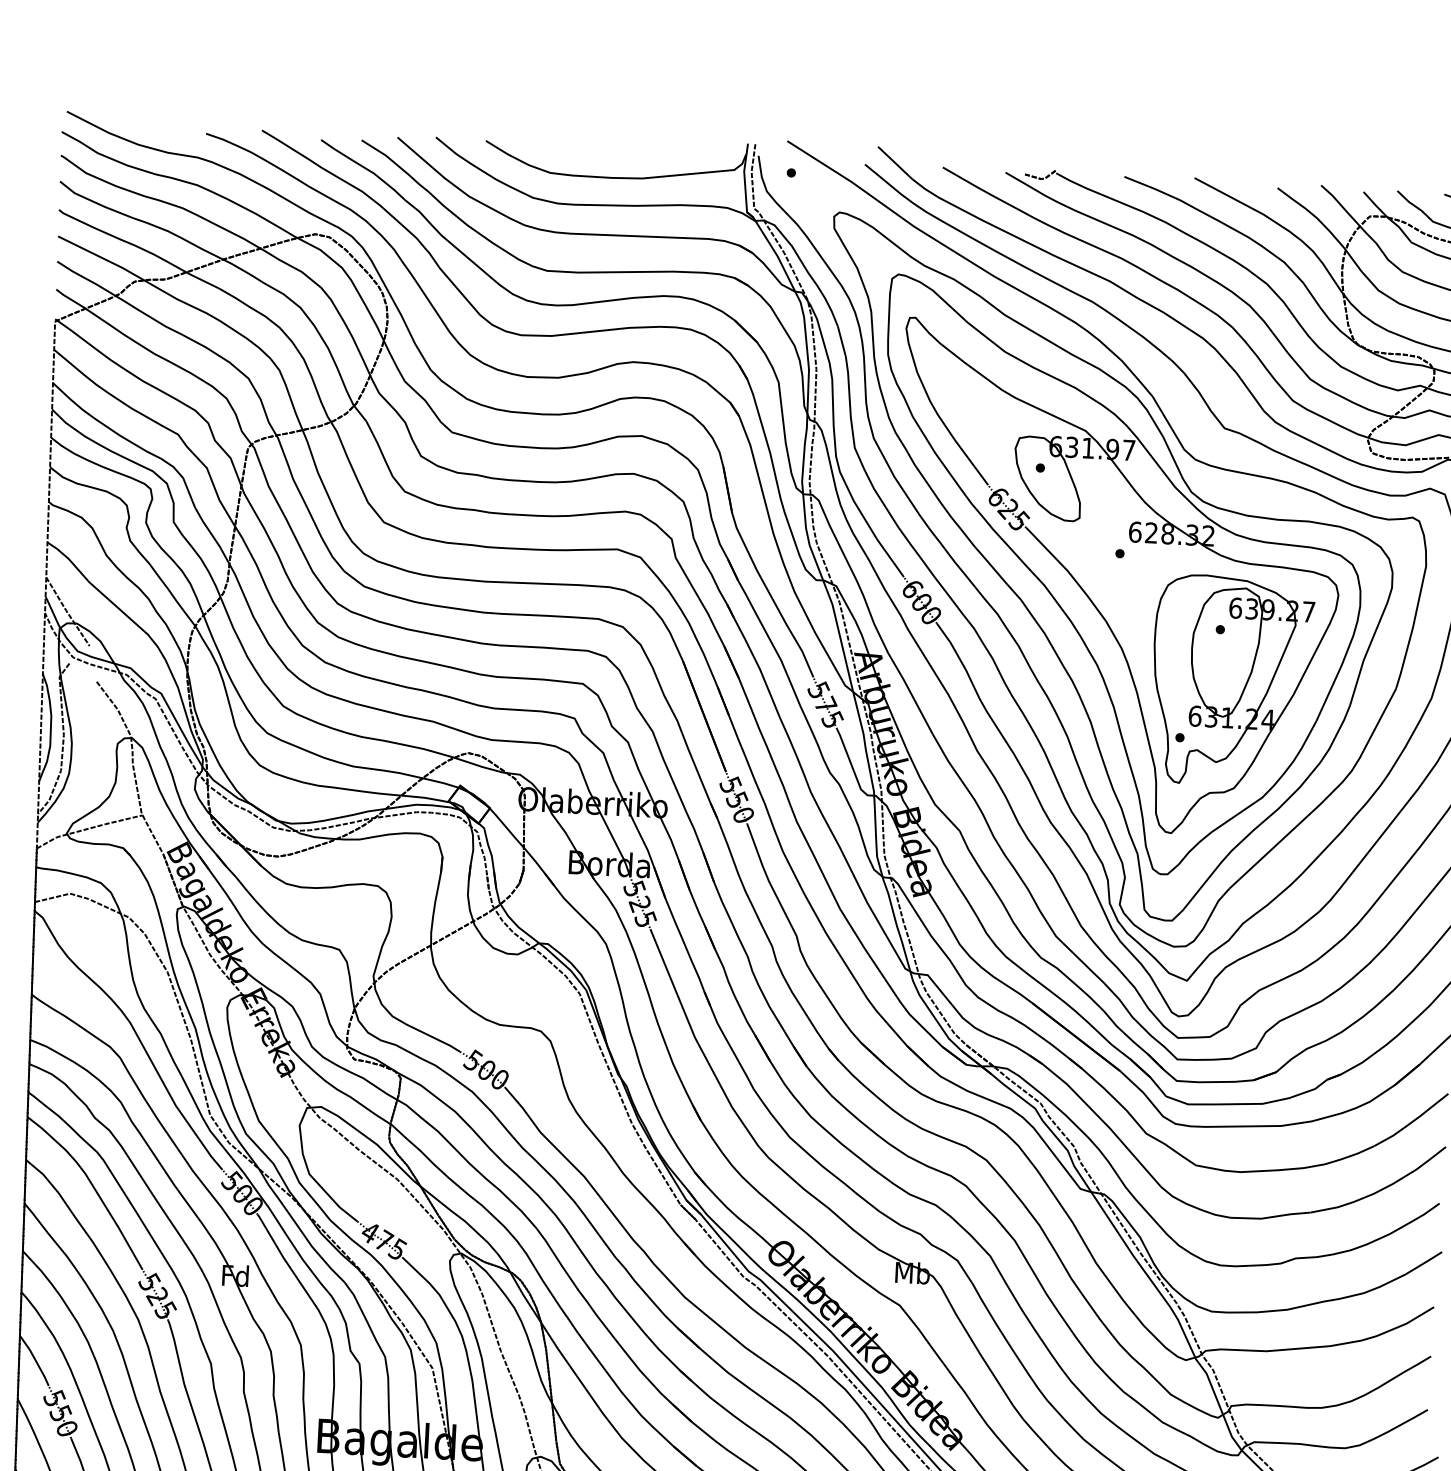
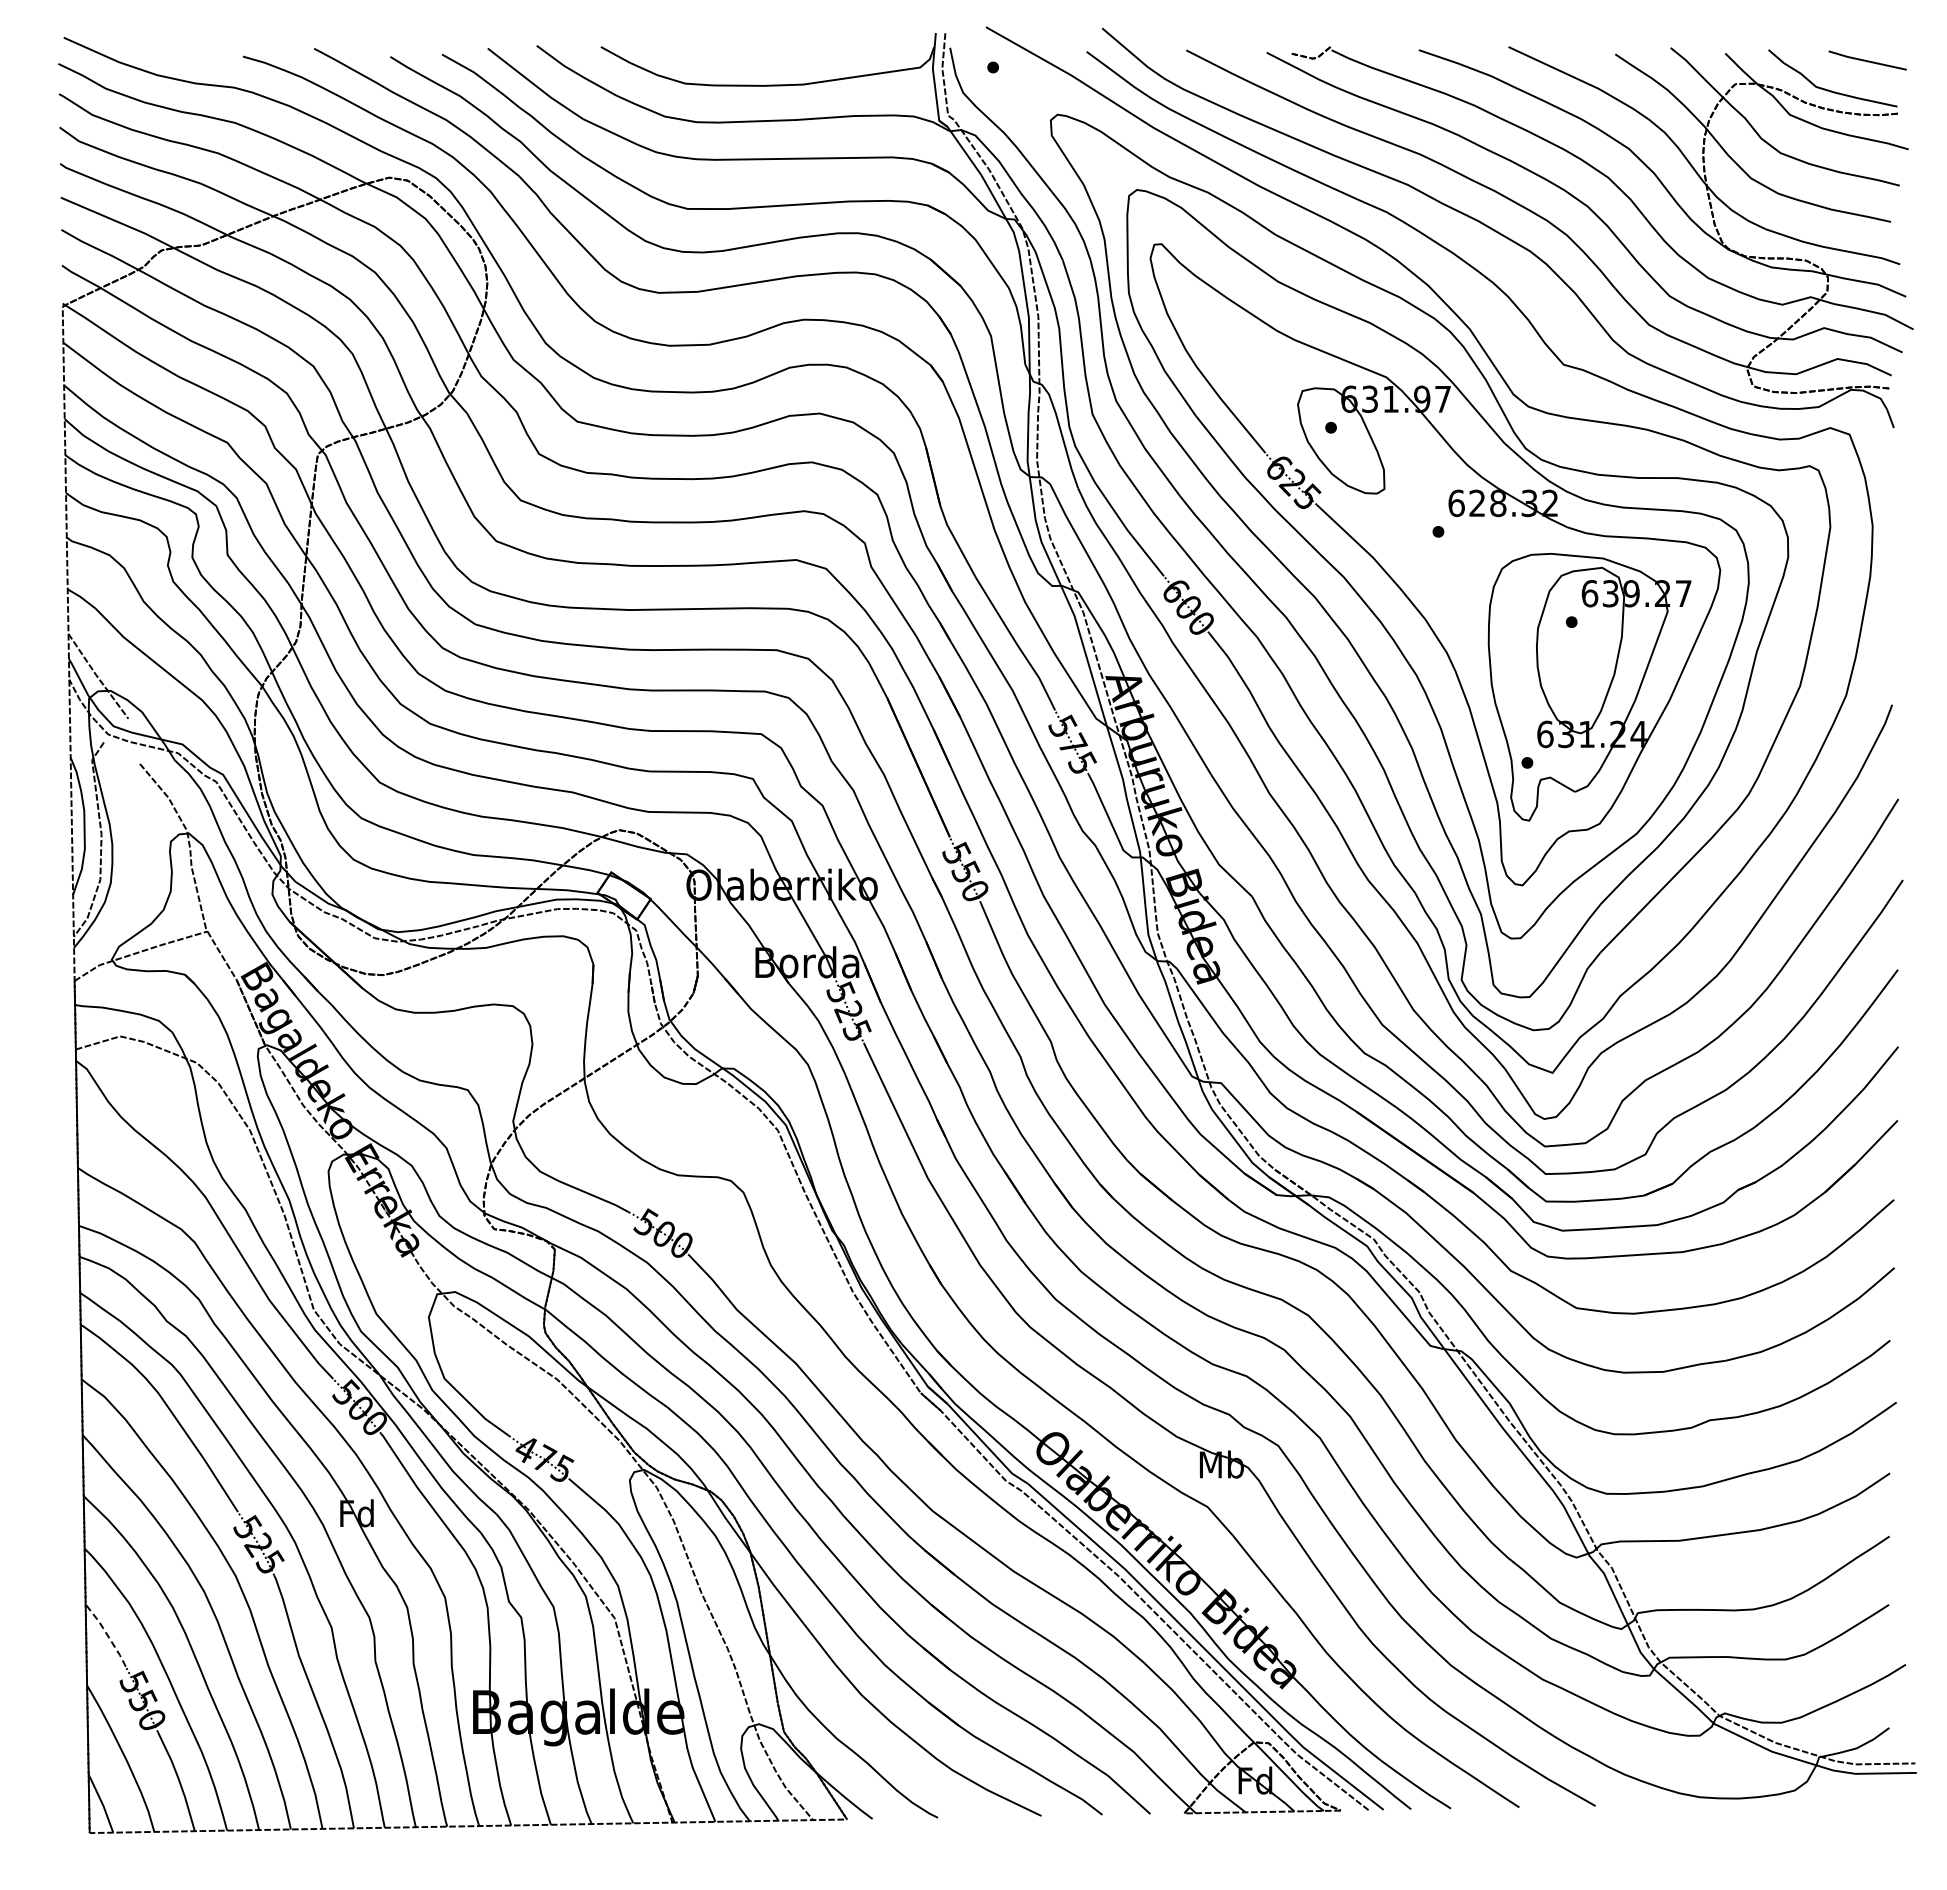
line: (35, 1360) -> (107, 1634), solid -> dashed

